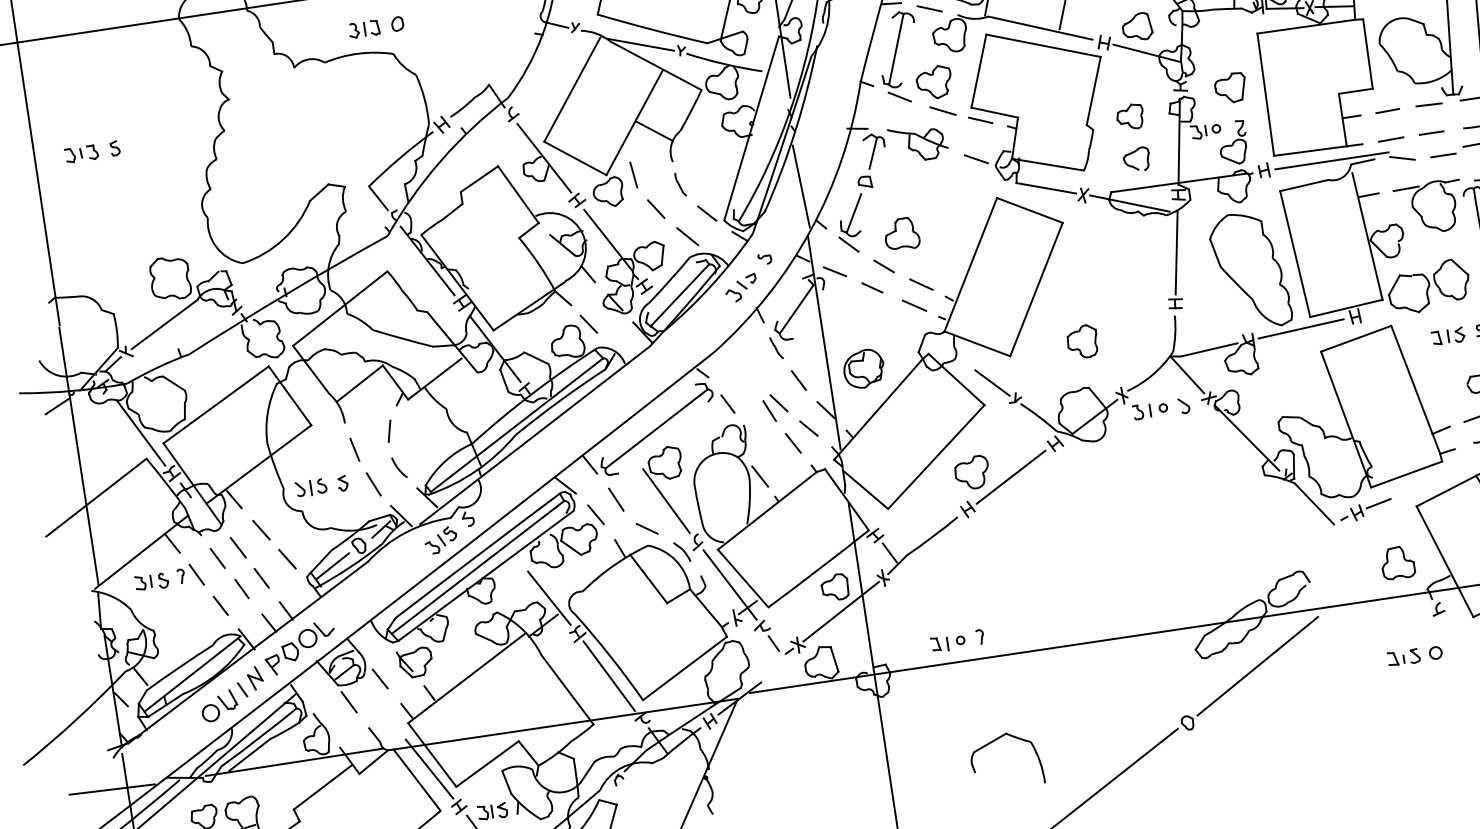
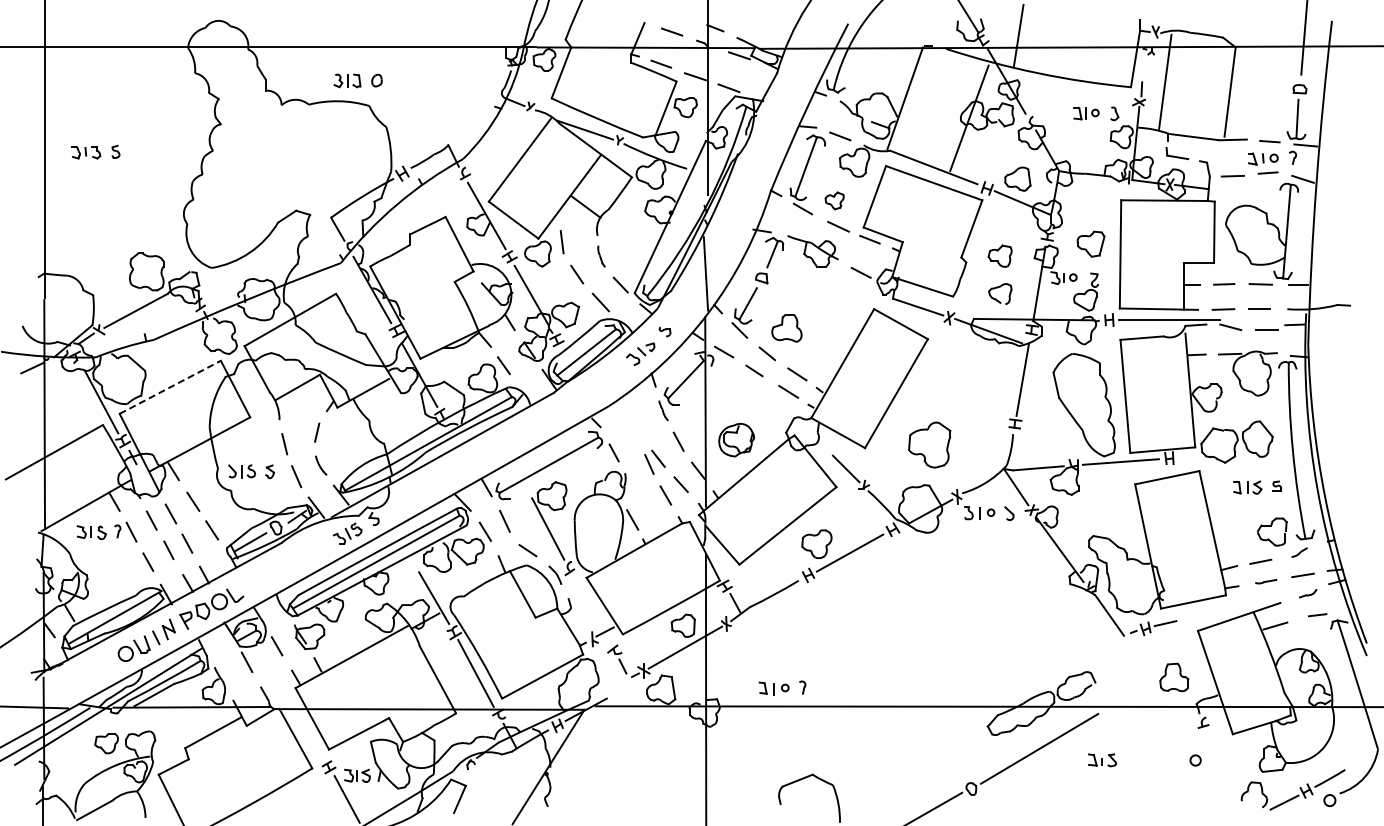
part: (933, 82) -> (834, 200), size x0.6
part: (1082, 341) -> (929, 444), size x1.6
line: (216, 405) -> (170, 387), solid -> dashed
line: (729, 584) -> (592, 609), removed
part: (1404, 657) -> (1102, 760), moved
line: (428, 768) -> (307, 730), removed

